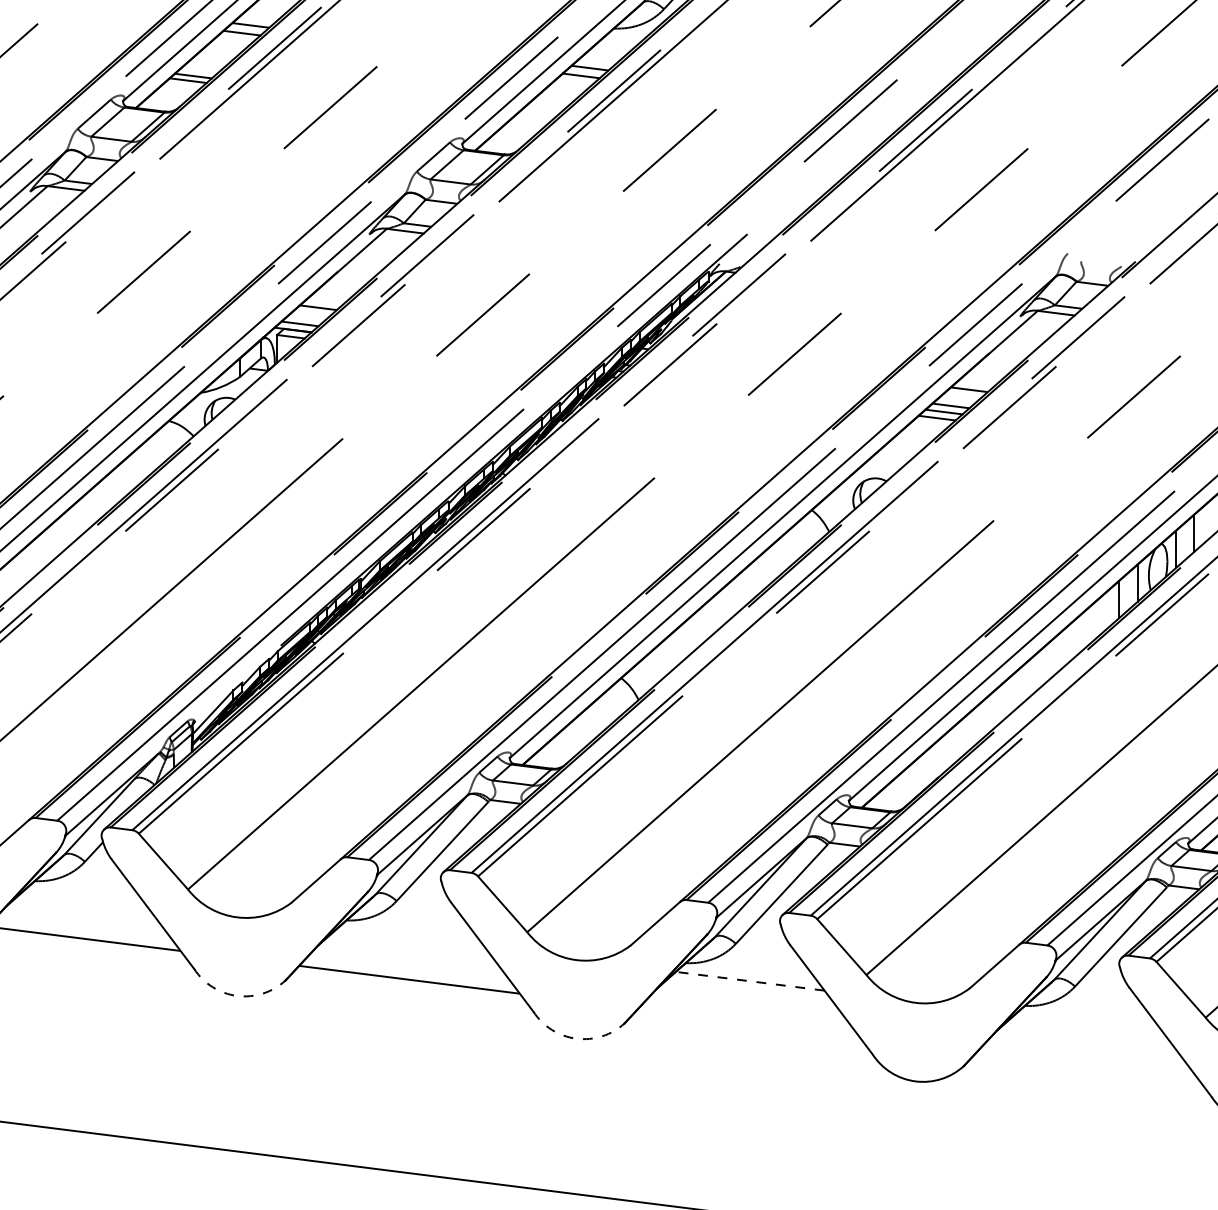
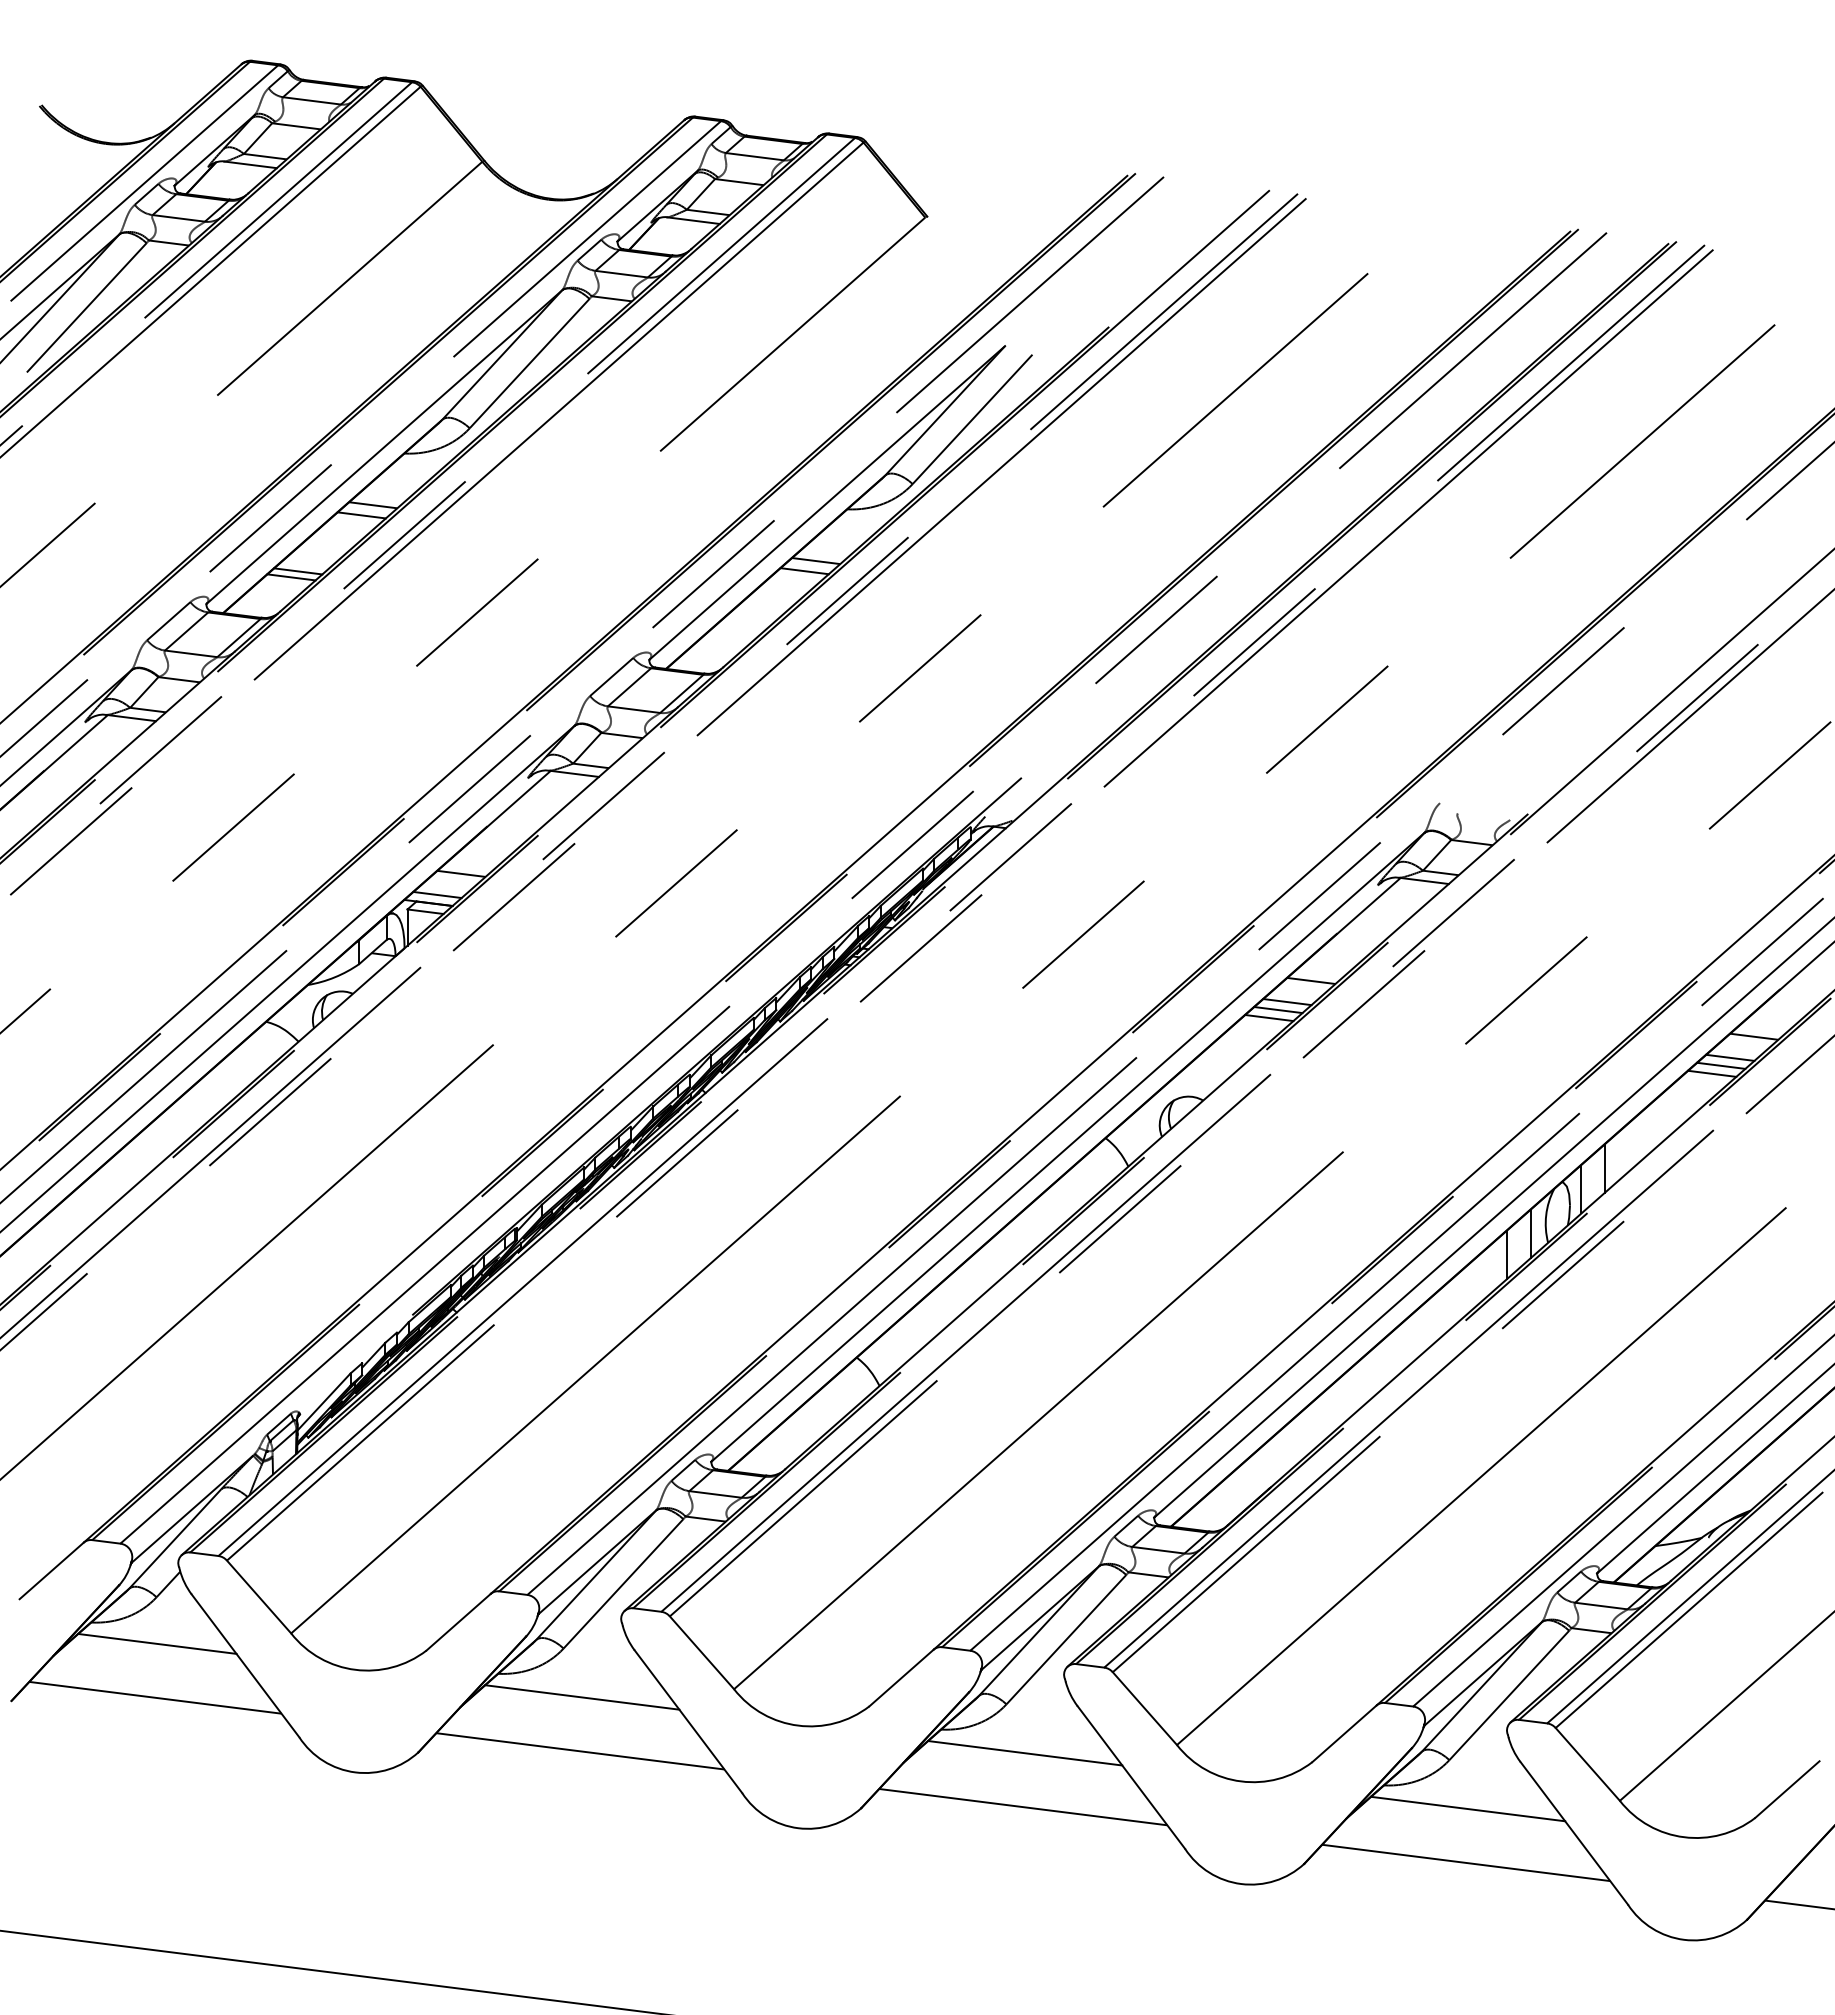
line: (85, 897) -> (157, 1643), added
line: (411, 938) -> (582, 1697), added
line: (750, 981) -> (1025, 1753), dashed -> solid
arc: (237, 996) -> (355, 1772), dashed -> solid
line: (748, 1022) -> (1023, 1806), added
line: (1089, 1023) -> (1468, 1808), added
arc: (576, 1038) -> (798, 1828), dashed -> solid
line: (1088, 1064) -> (1466, 1862), added

